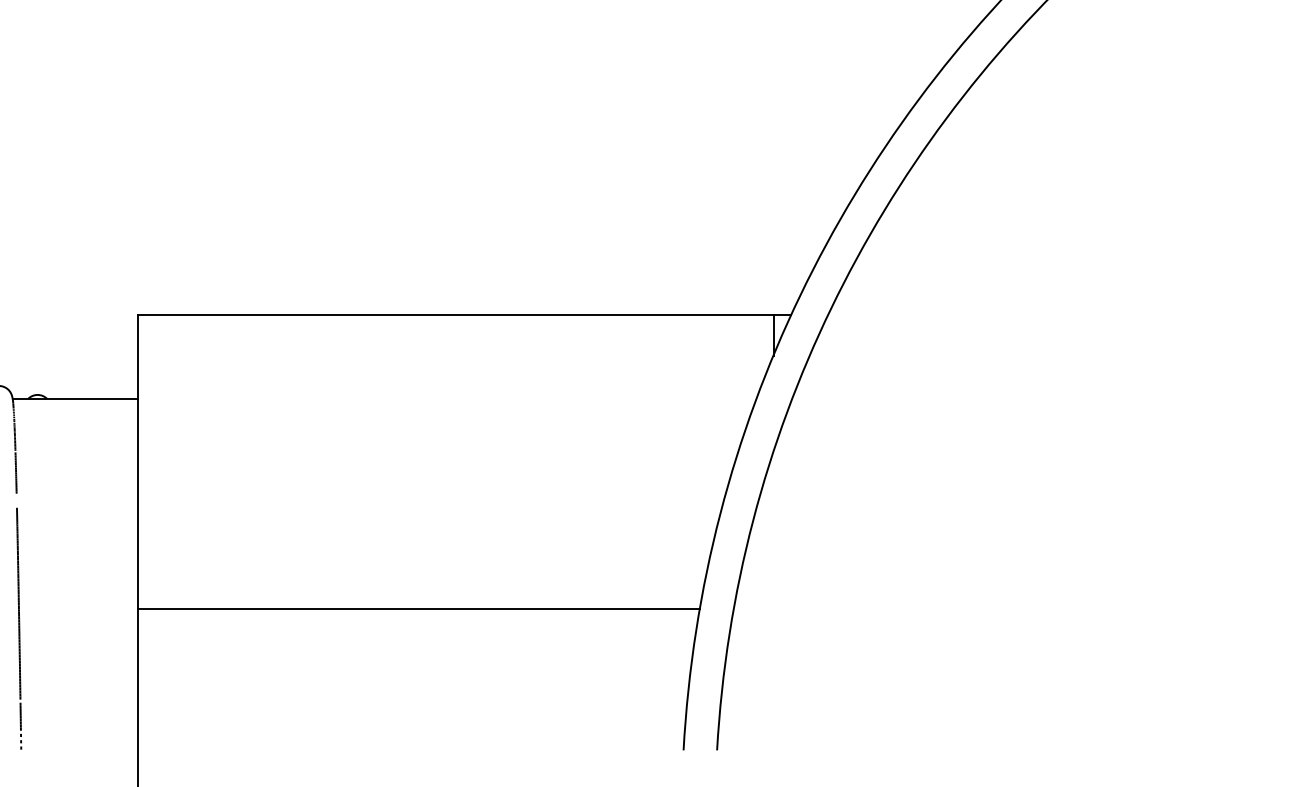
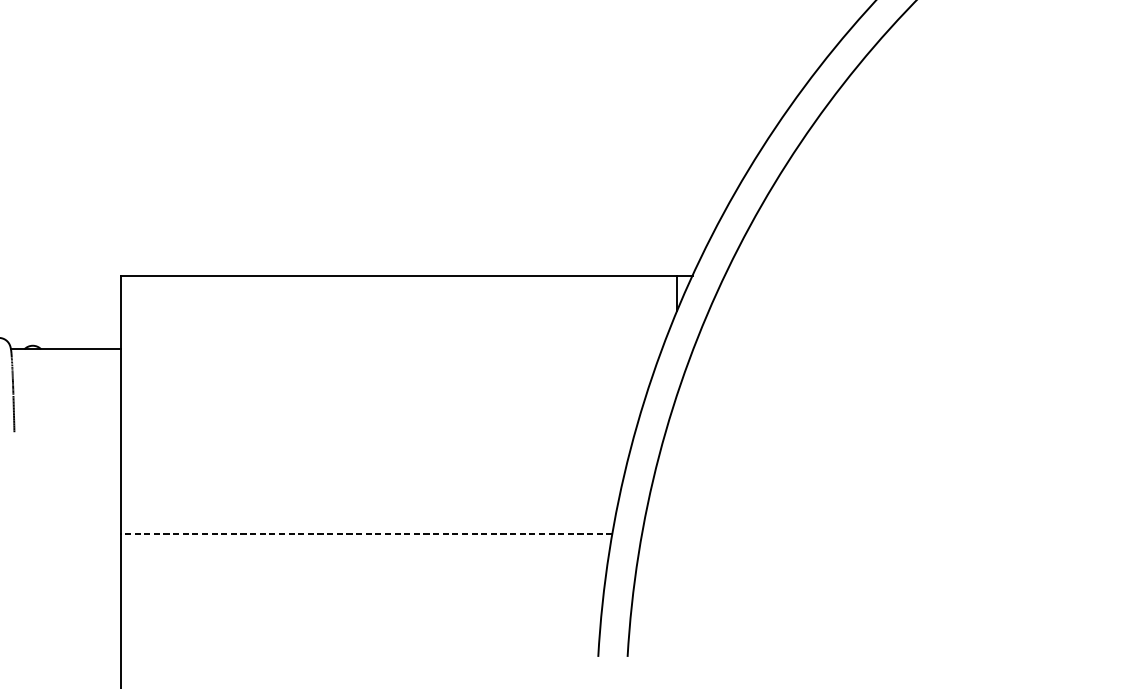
line: (418, 609) -> (366, 533), solid -> dashed
line: (19, 628) -> (16, 550), removed

